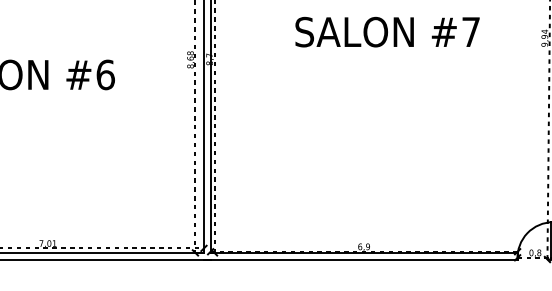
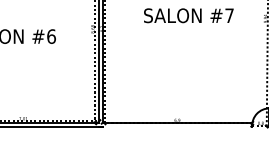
line: (364, 259) -> (177, 126), removed

